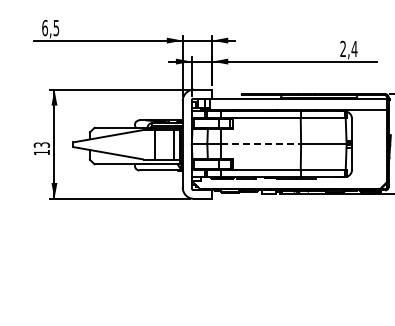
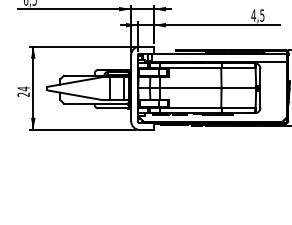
text: (348, 48) -> (257, 15), 2,4 -> 4,5
line: (261, 144) -> (191, 88), dashed -> solid
text: (41, 148) -> (23, 91), 13 -> 24

